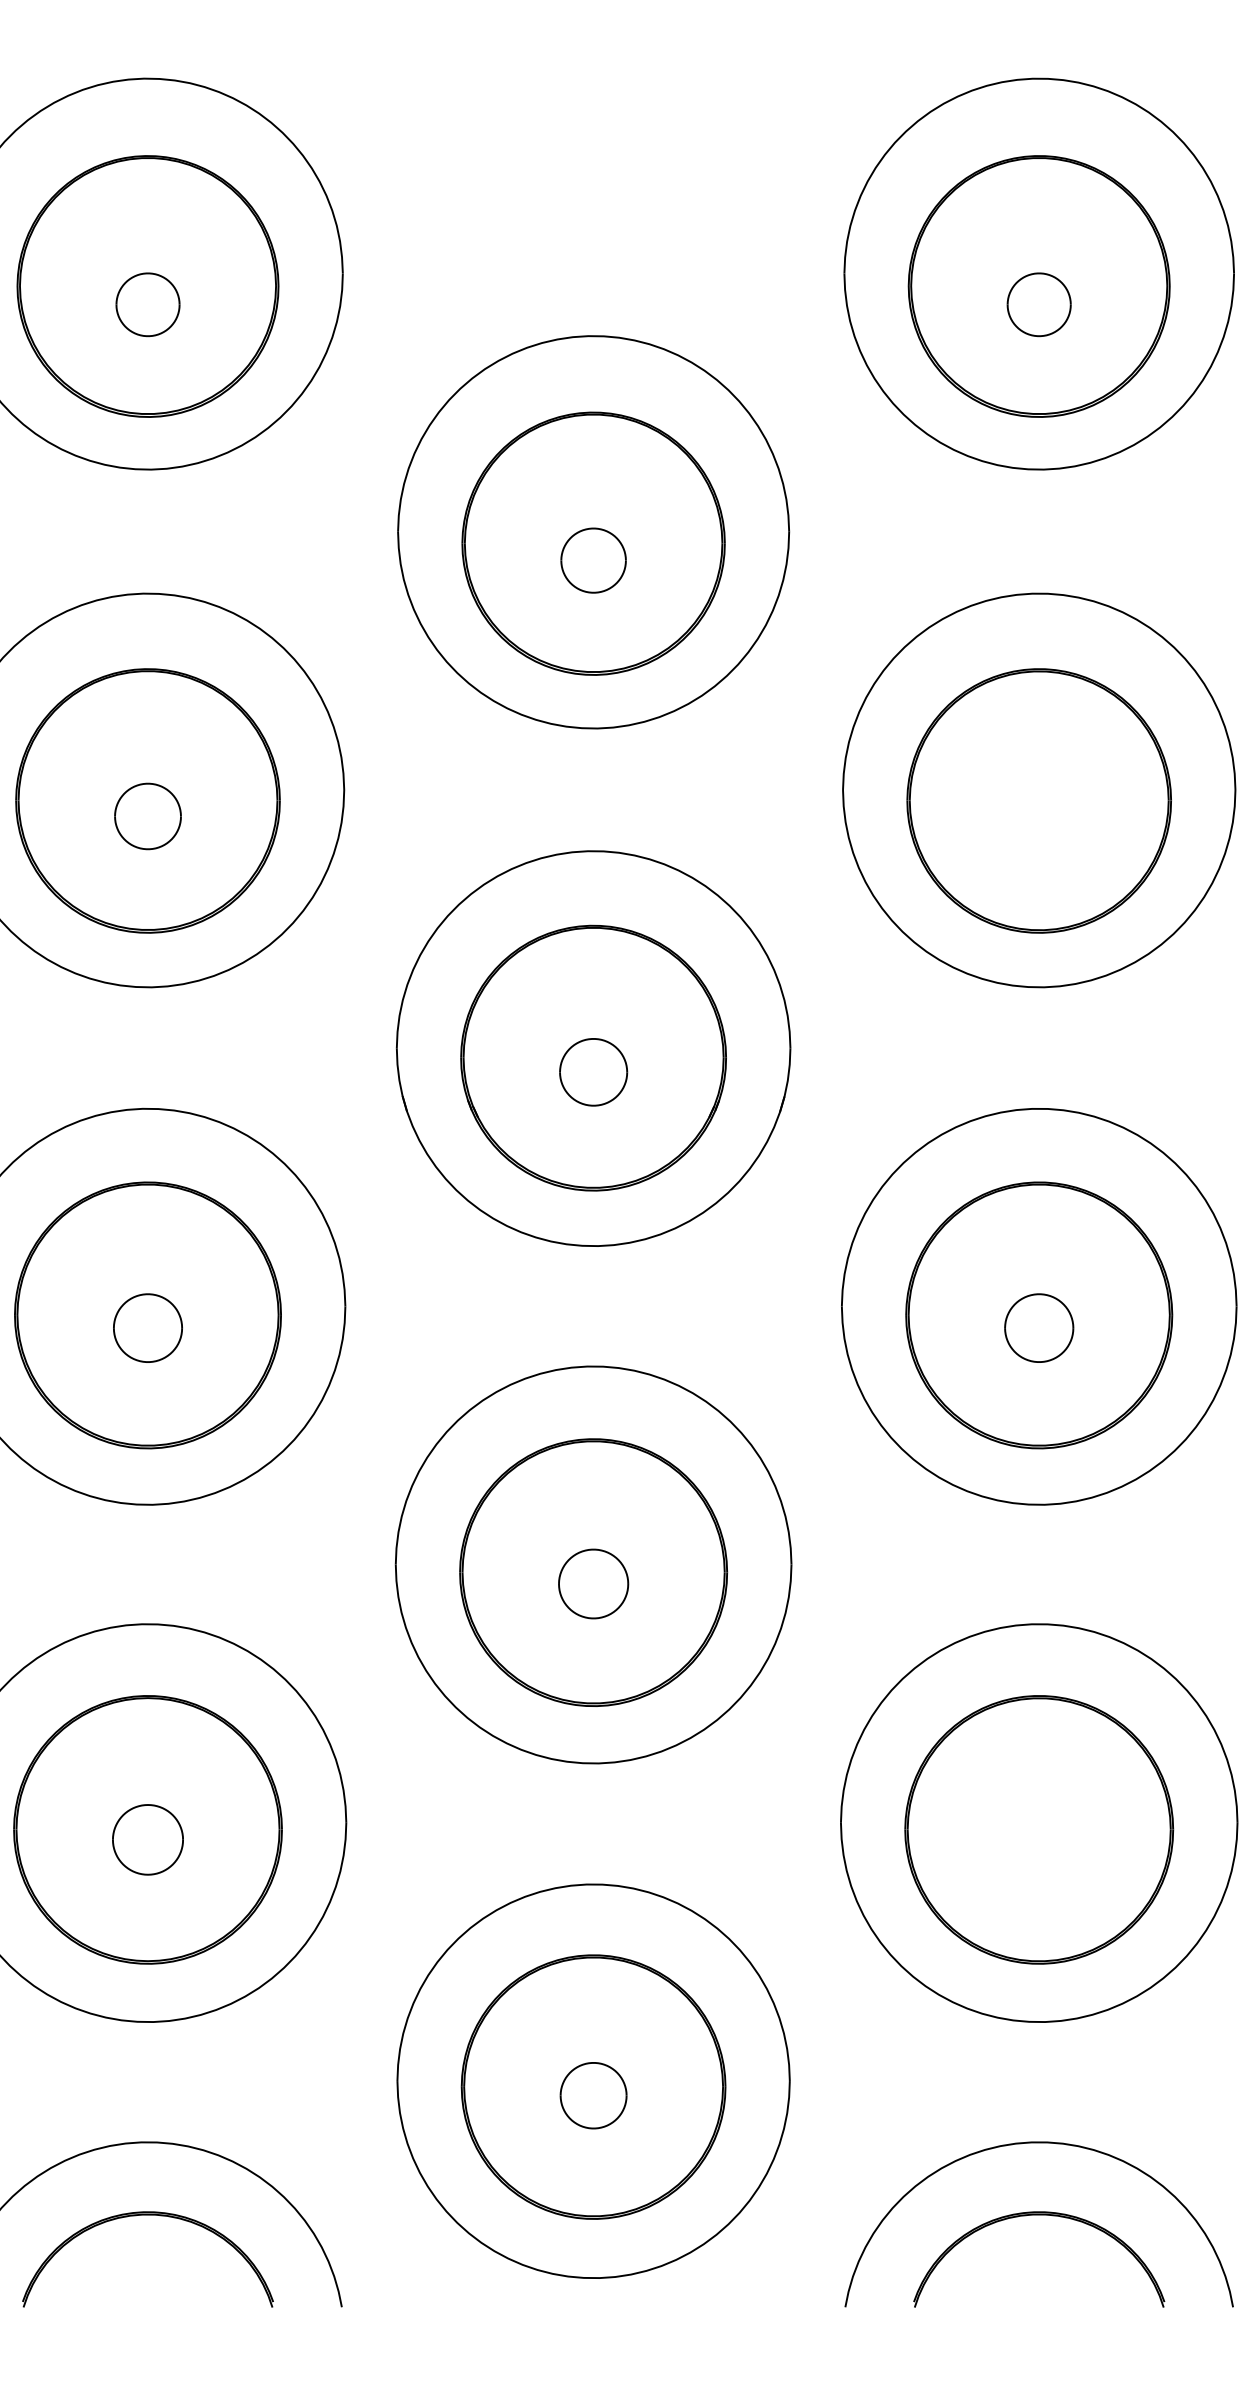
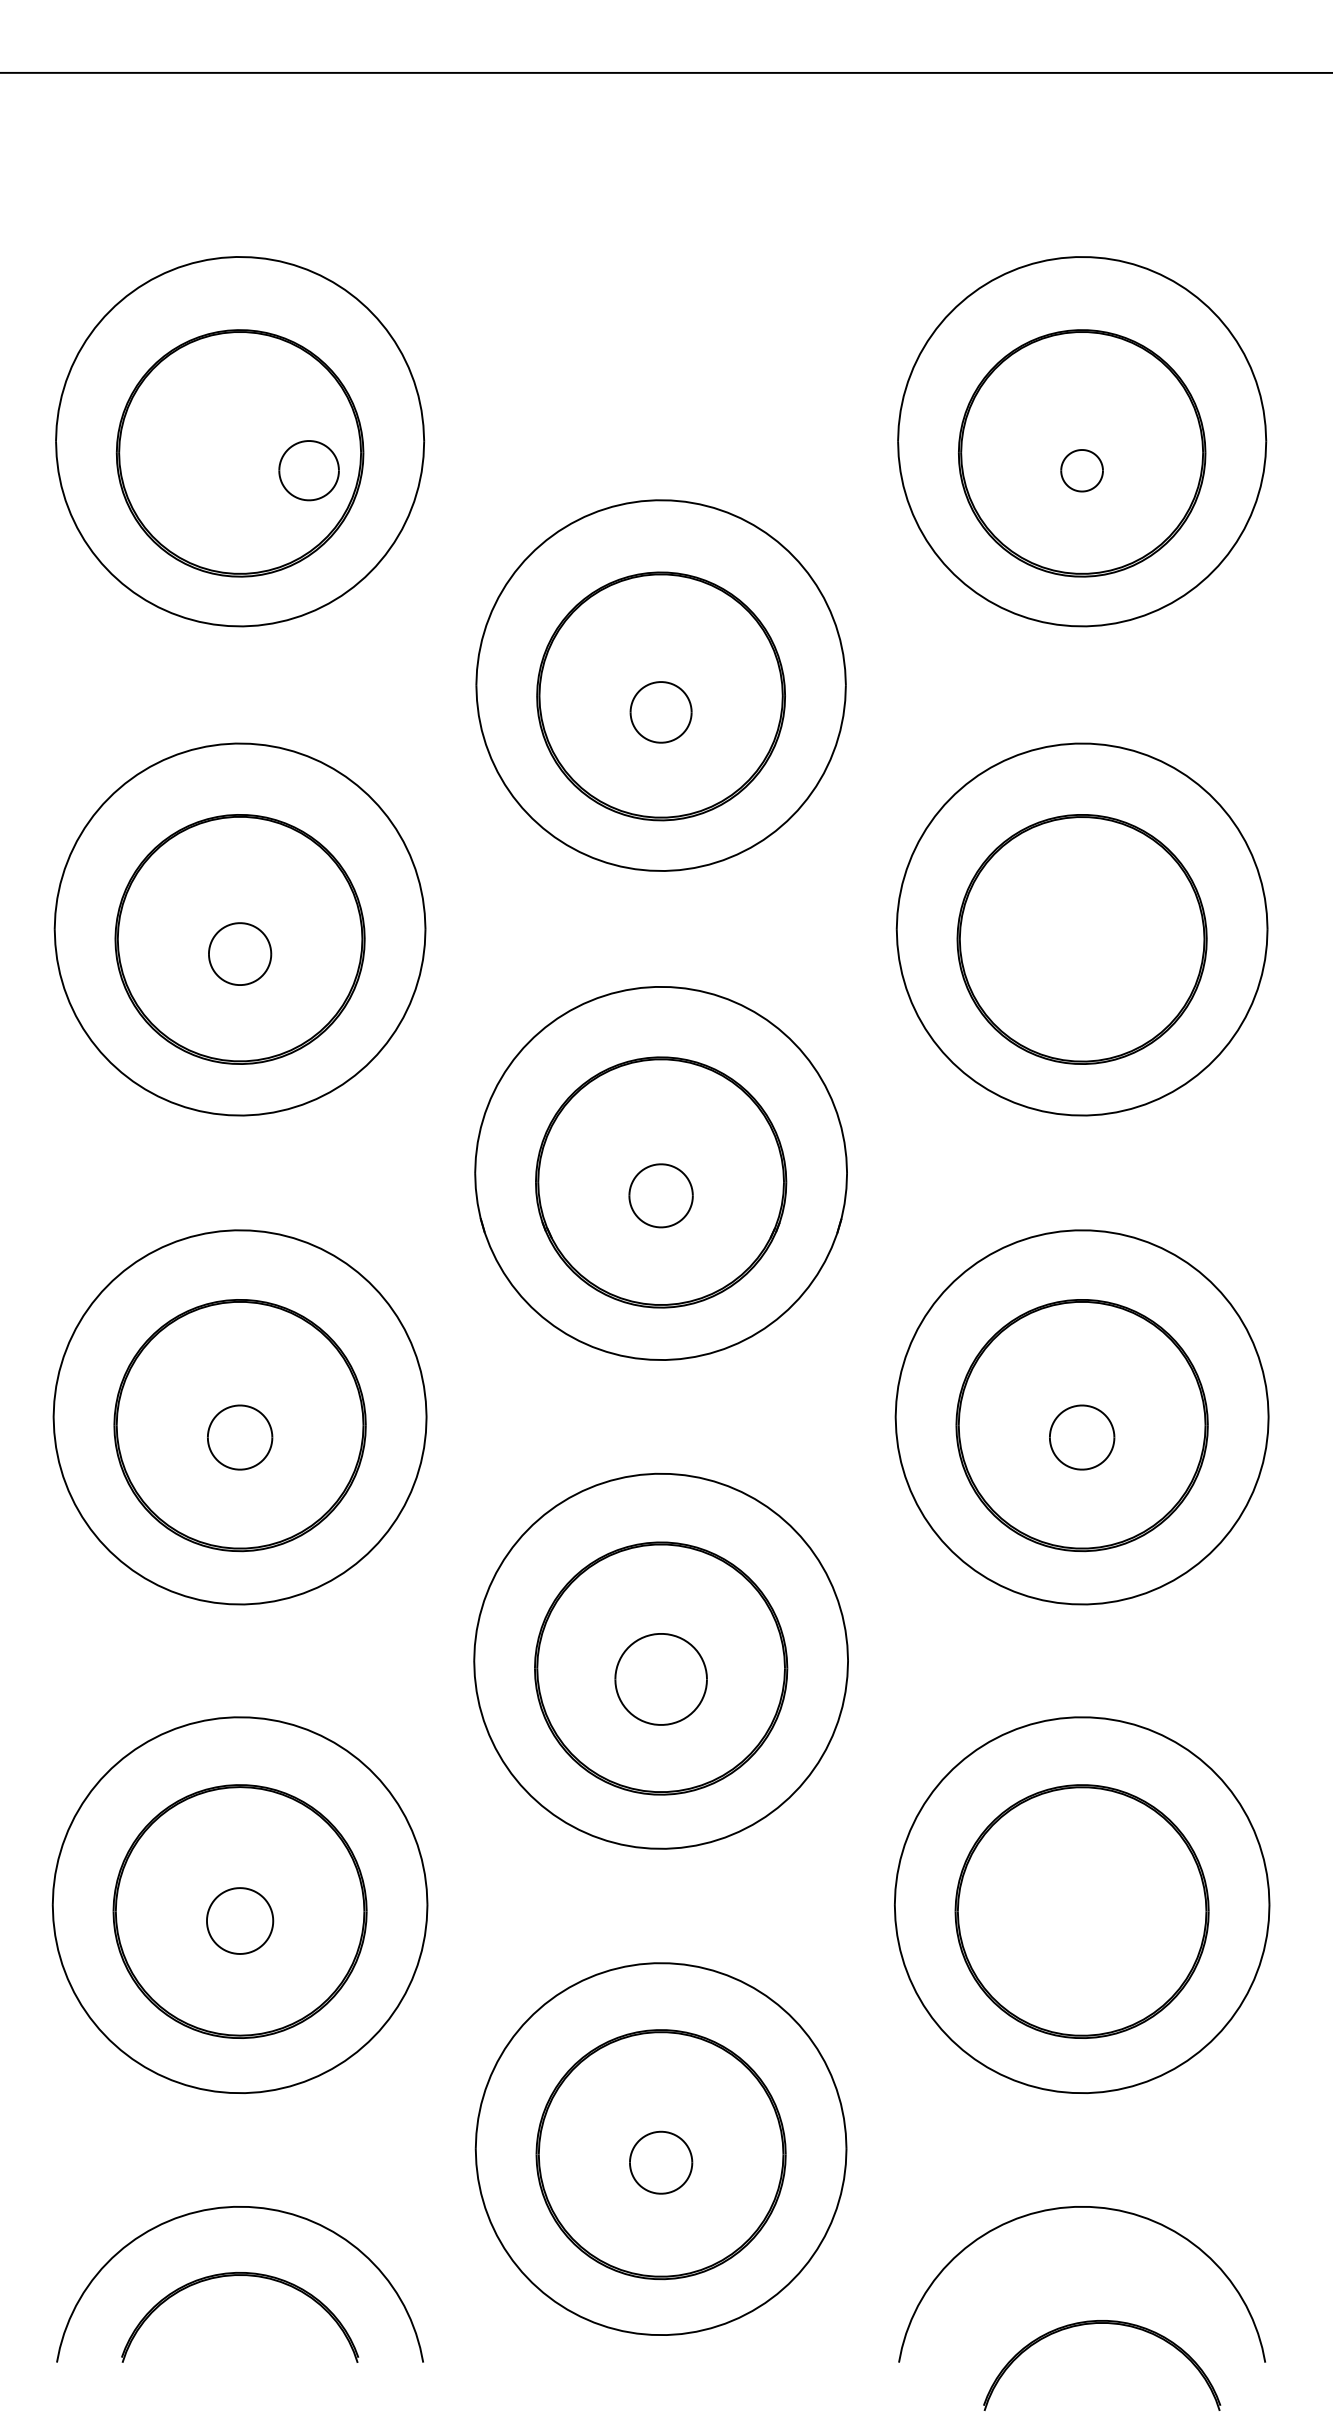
part: (147, 304) -> (308, 470), moved
part: (1038, 304) -> (1081, 470), size x0.7
part: (592, 1583) -> (660, 1678), size x1.4
part: (1047, 2216) -> (1109, 2324), moved

